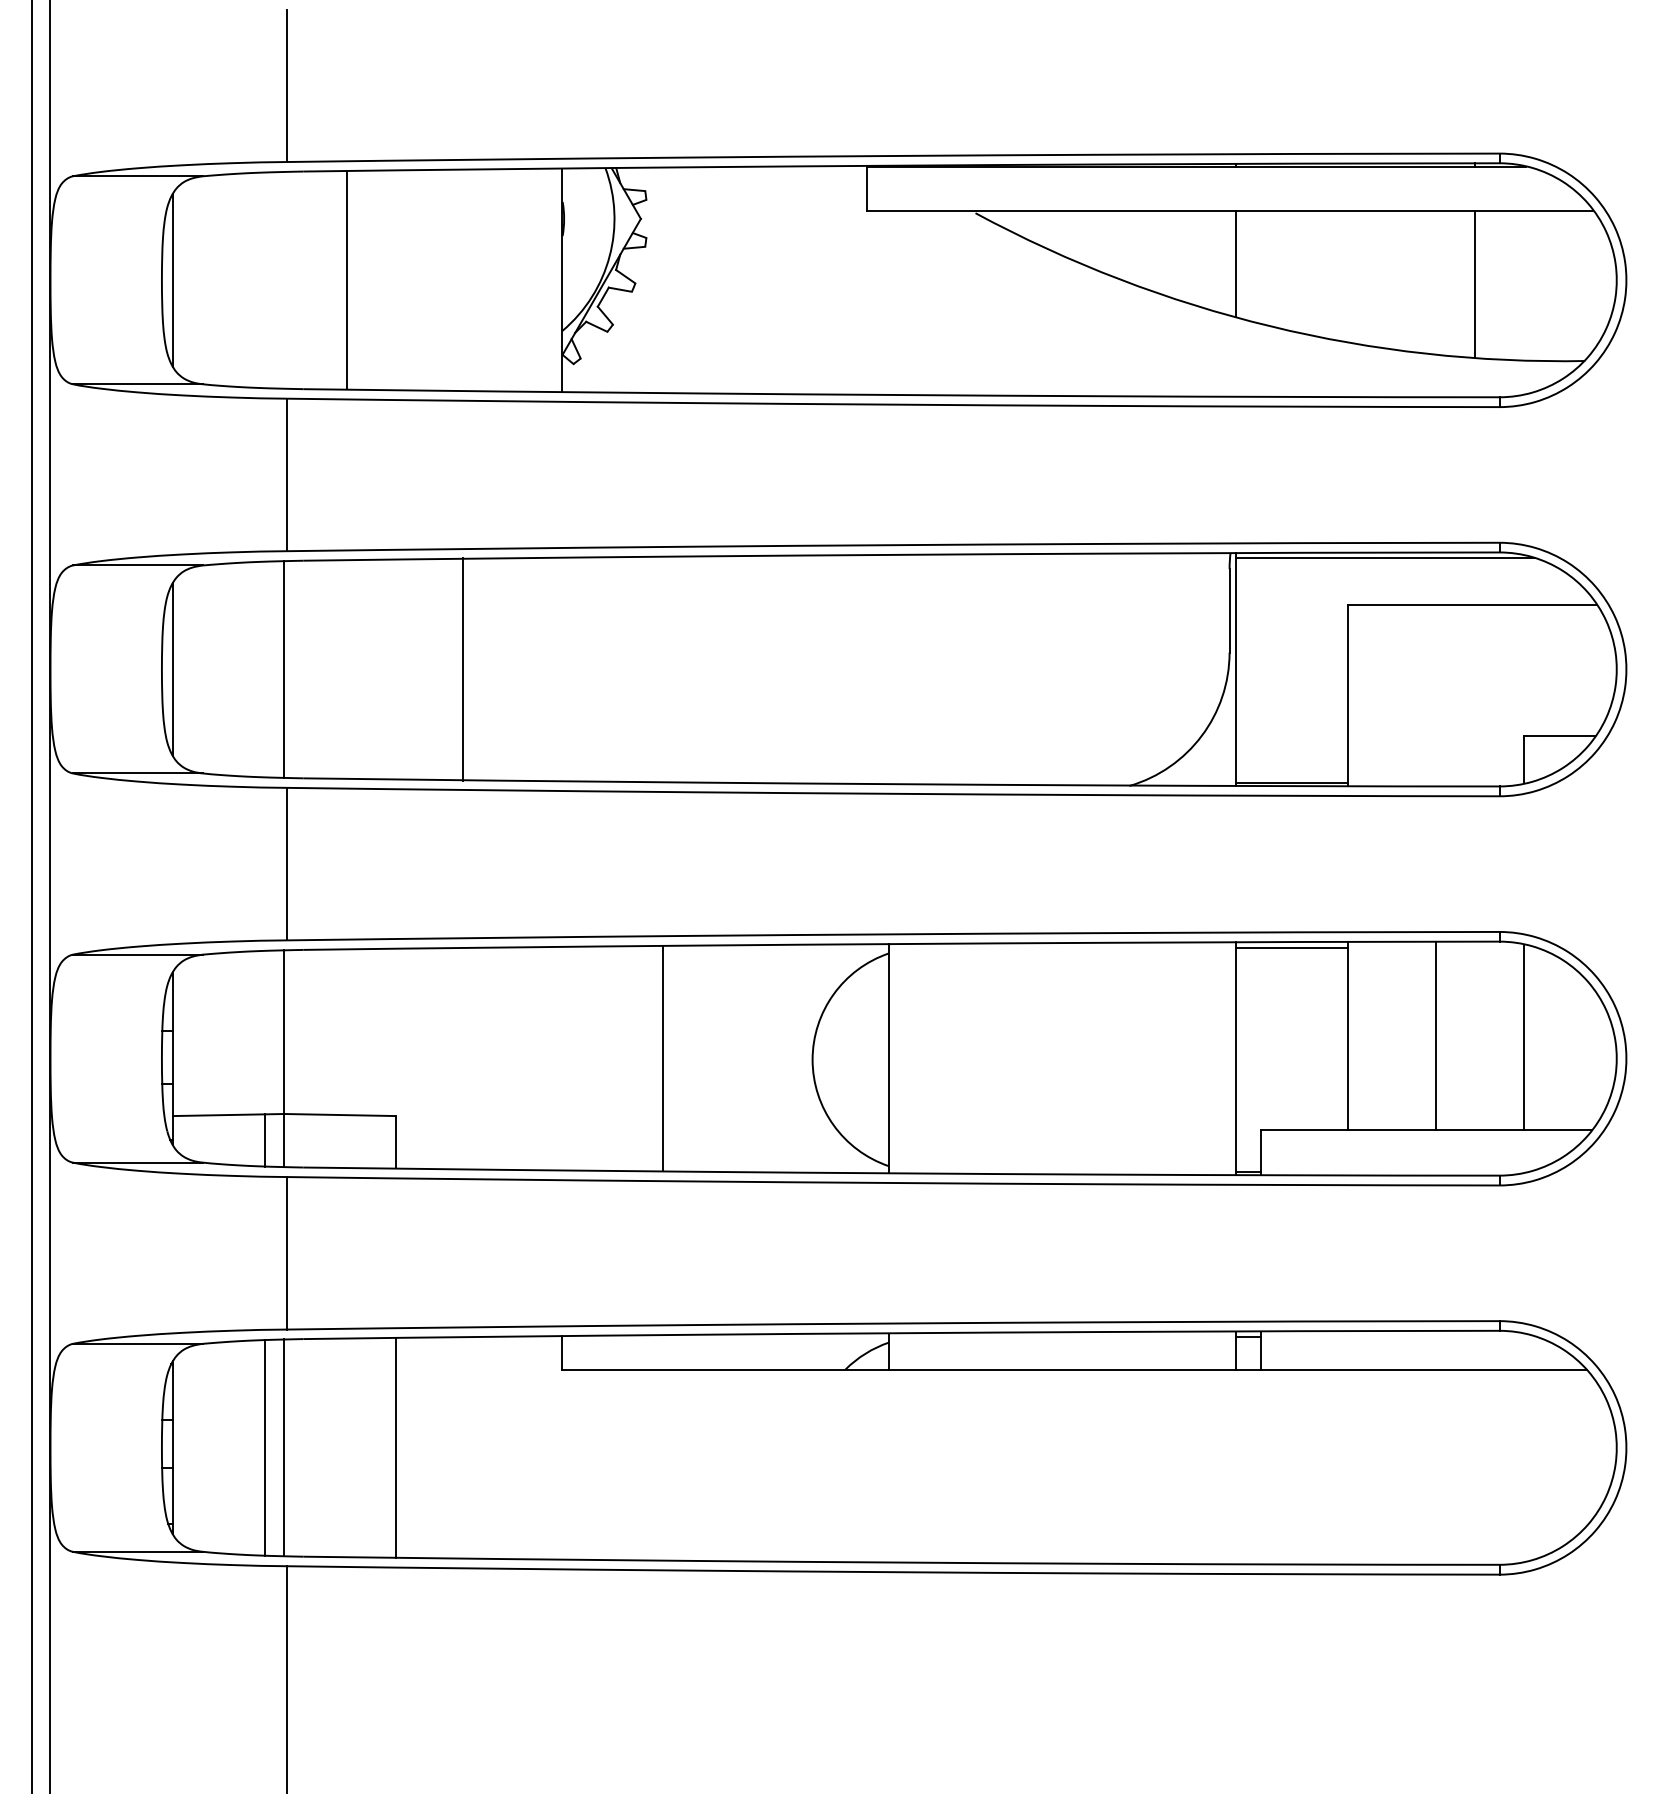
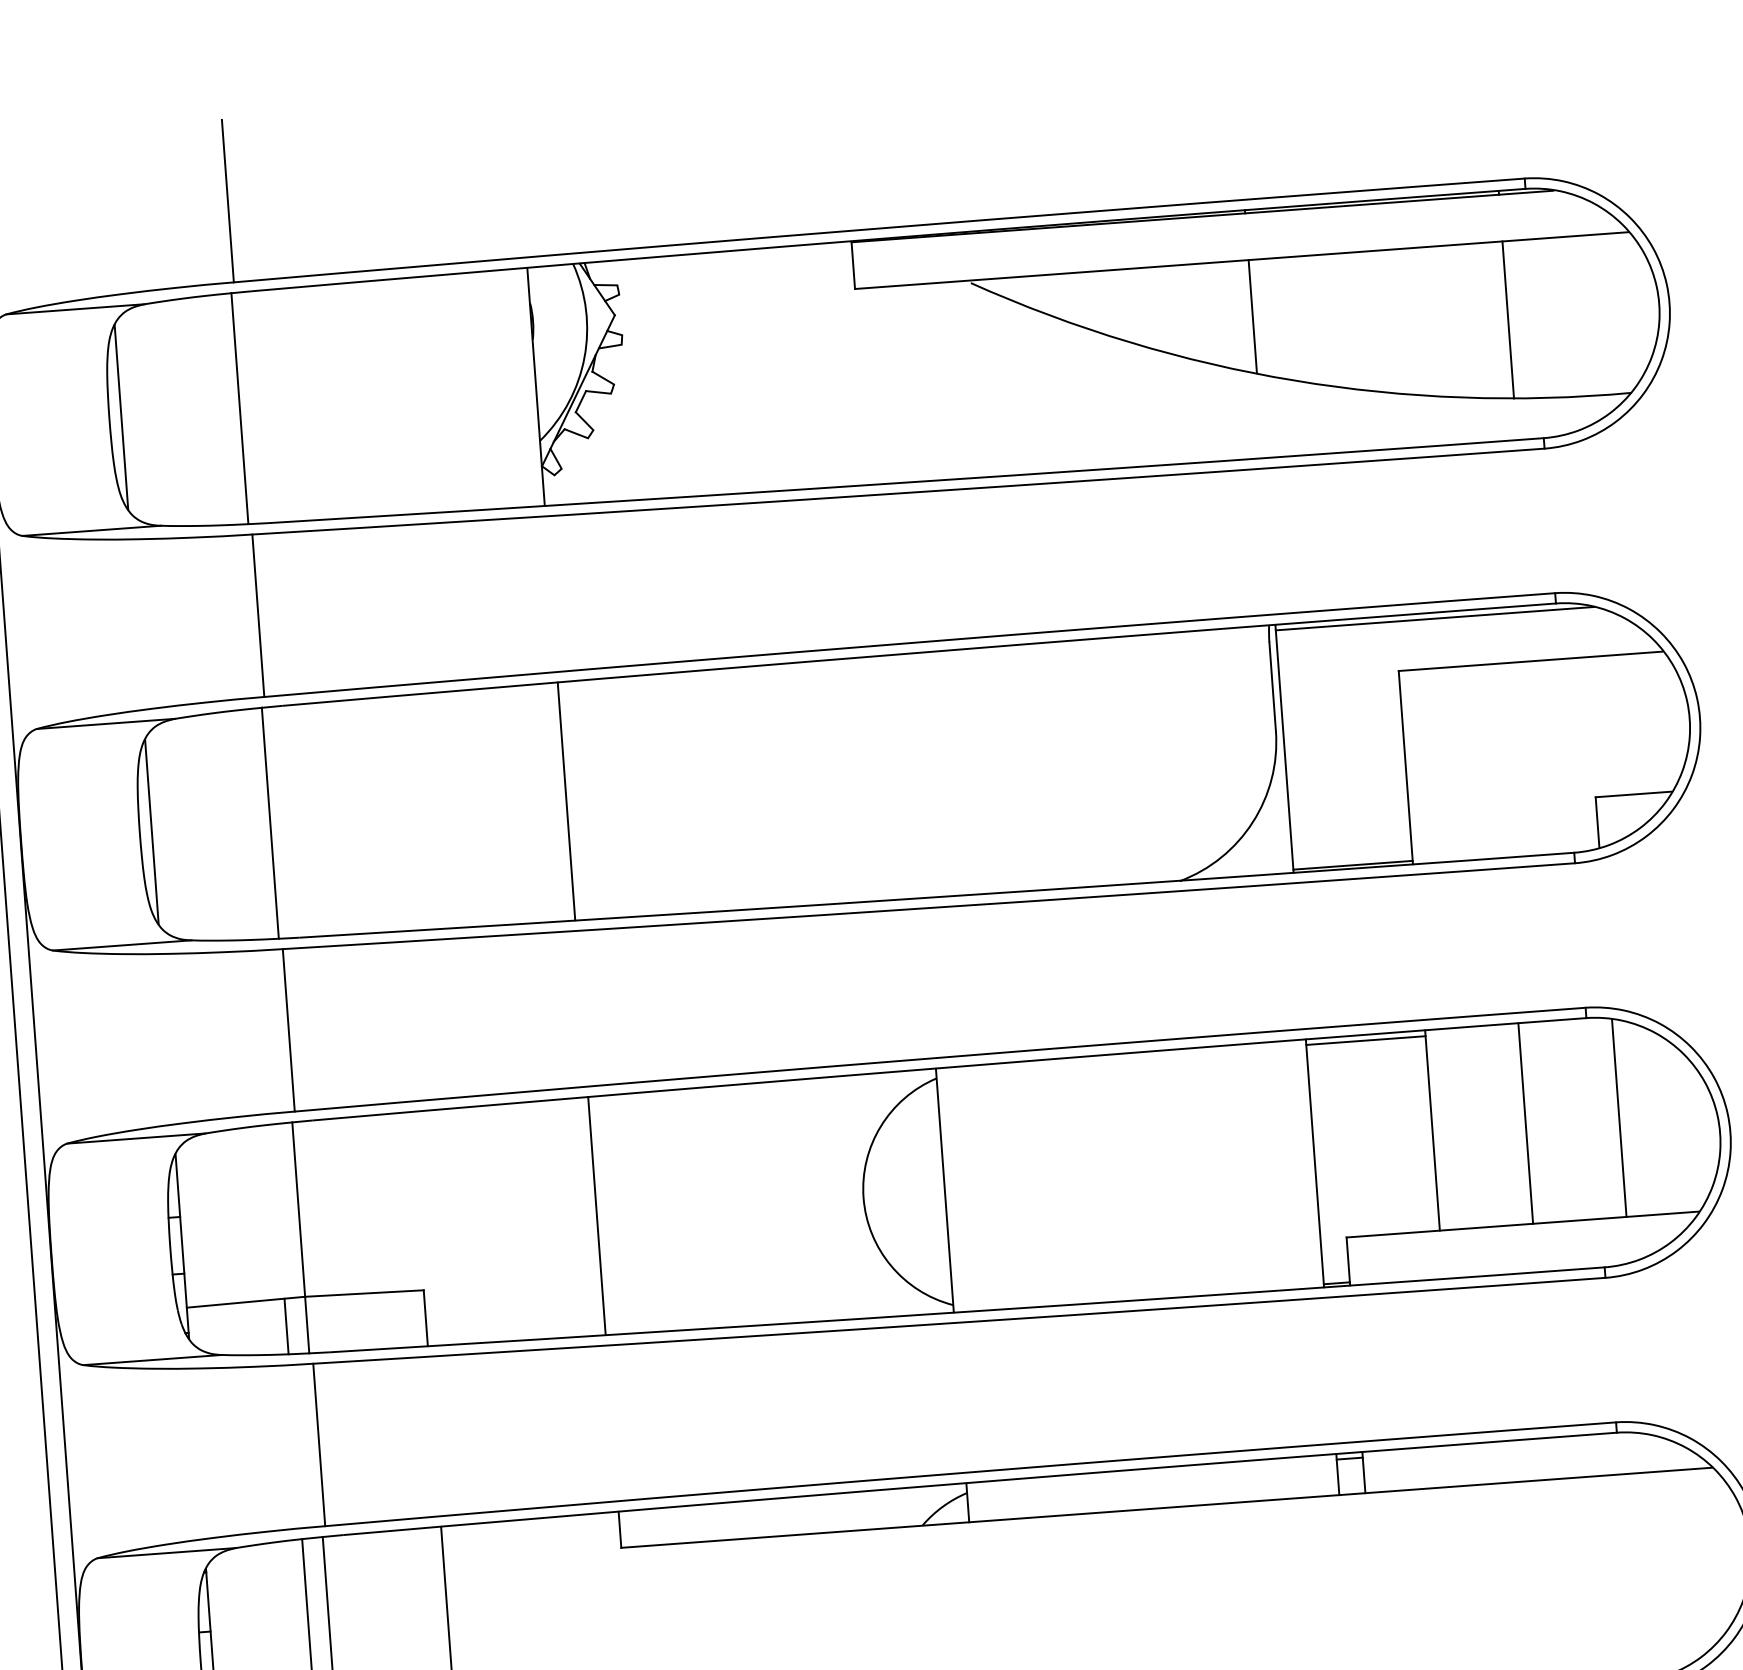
line: (347, 279) -> (239, 407), moved
line: (463, 669) -> (566, 801), moved
line: (663, 1058) -> (597, 1215), moved

